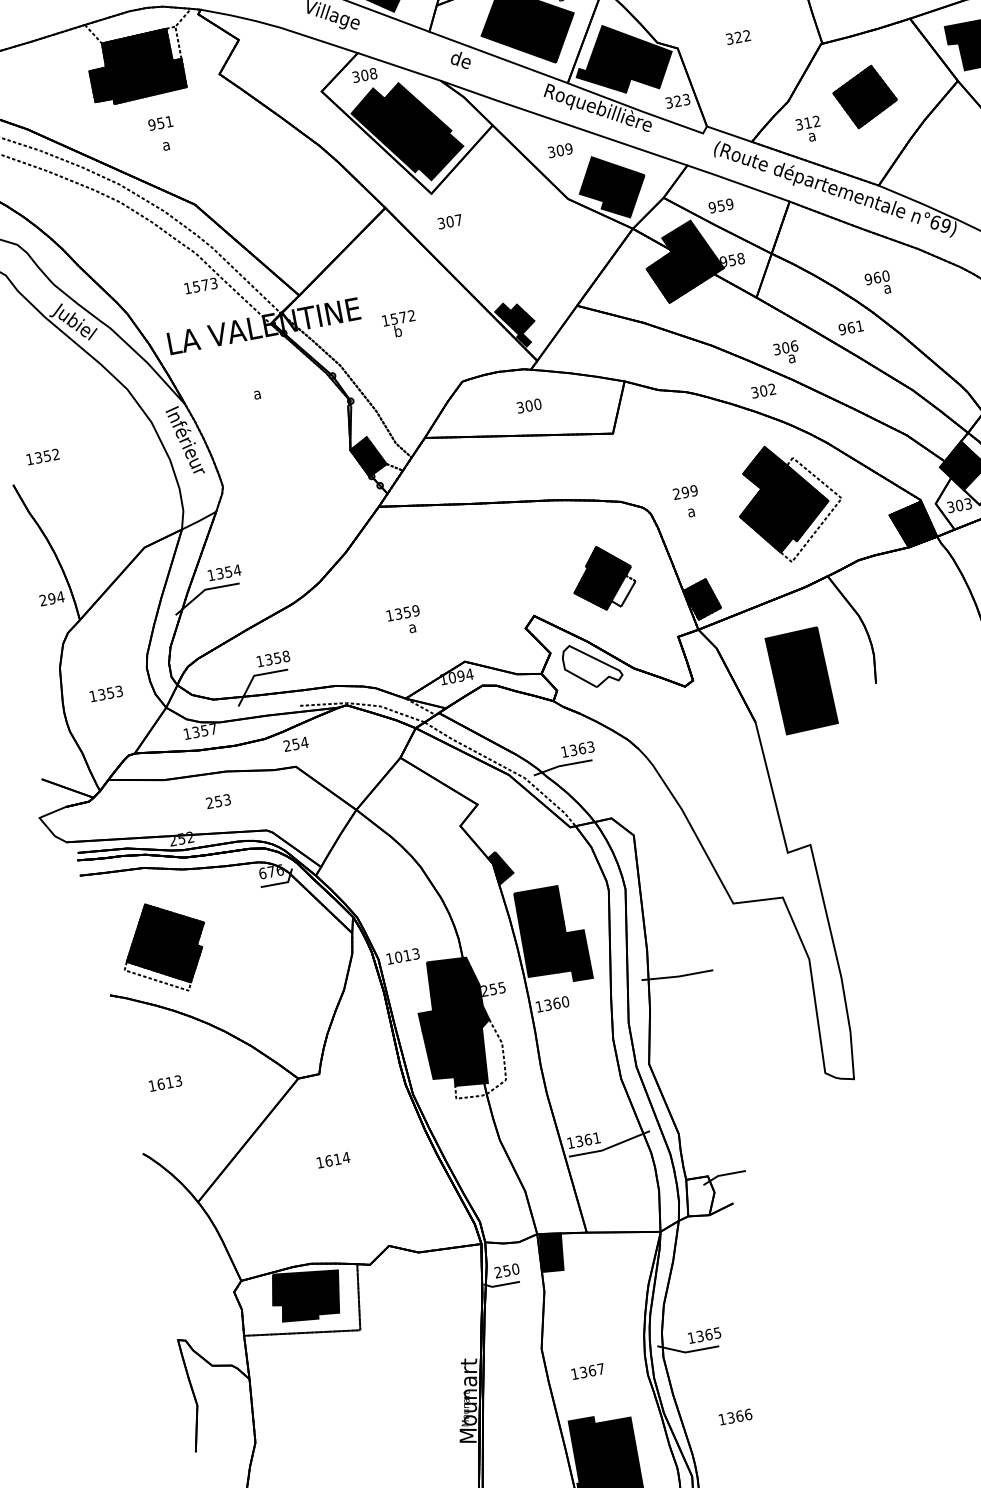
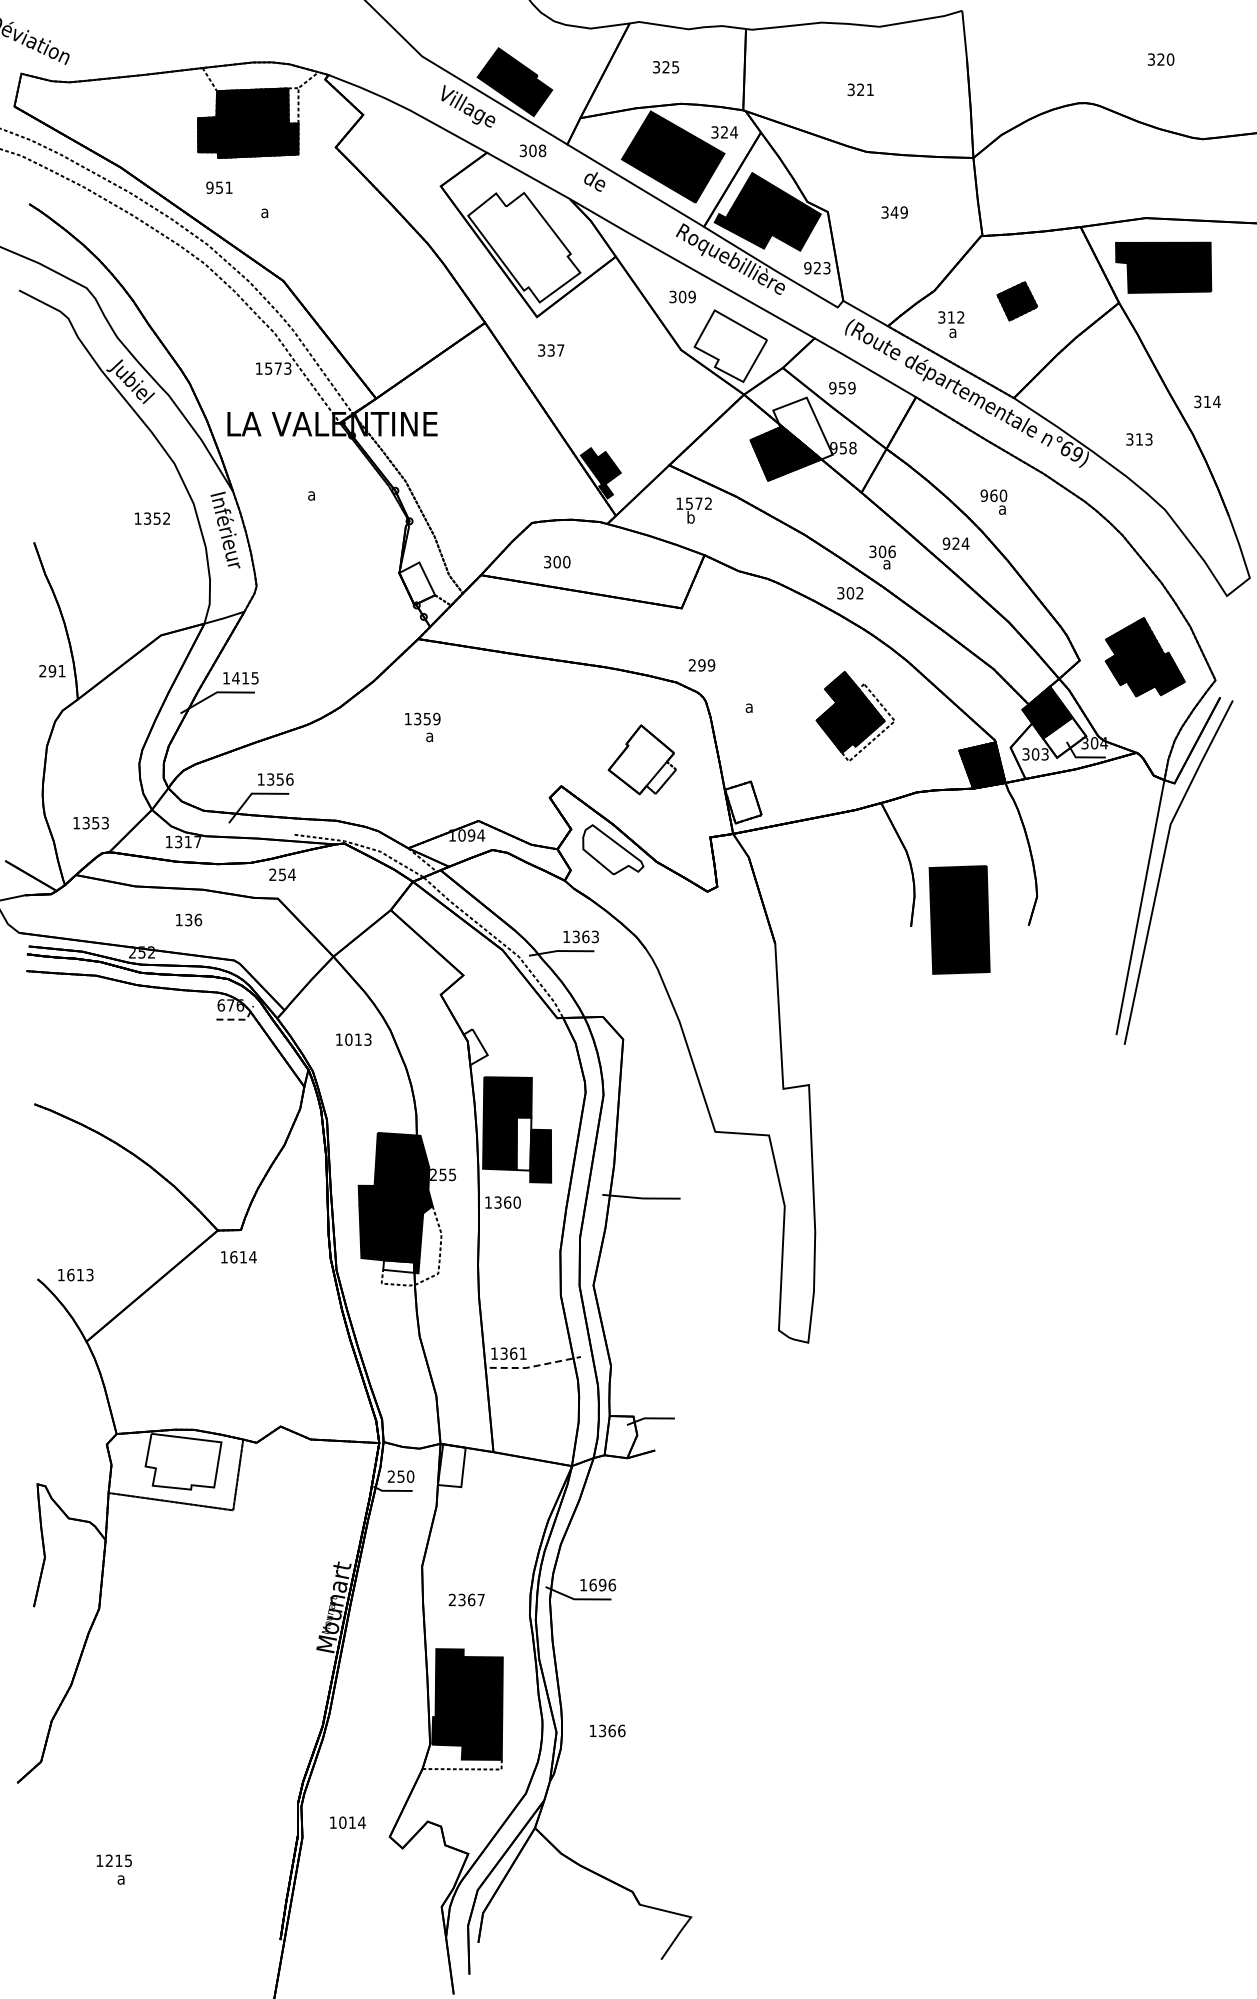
text: (741, 36) -> (898, 212), 322 -> 349
text: (364, 75) -> (532, 150), moved
part: (865, 97) -> (1017, 301), size x0.6
text: (668, 103) -> (807, 268), 323 -> 923
text: (160, 123) -> (219, 187), moved
fill: (408, 132) -> (524, 247), removed
fill: (612, 187) -> (730, 346), removed
text: (449, 221) -> (550, 350), 307 -> 337
fill: (691, 249) -> (802, 428), removed
text: (399, 324) -> (693, 510), moved
text: (855, 326) -> (960, 543), 961 -> 924
text: (529, 405) -> (557, 561), moved
text: (43, 456) -> (152, 518), moved
fill: (368, 456) -> (417, 583), removed
text: (685, 492) -> (701, 665), moved
part: (789, 502) -> (855, 716), size x0.7
text: (228, 572) -> (245, 678), 1354 -> 1415
fill: (602, 577) -> (641, 759), removed
text: (60, 597) -> (61, 671), 294 -> 291
fill: (702, 599) -> (743, 802), removed
text: (404, 620) -> (422, 727), moved
text: (285, 656) -> (289, 779), 1358 -> 1356
part: (801, 680) -> (959, 919), moved
text: (105, 693) -> (90, 822), moved
text: (204, 731) -> (187, 842), 1357 -> 1317
text: (218, 801) -> (188, 919), 253 -> 136
fill: (500, 868) -> (475, 1047), removed
line: (281, 883) -> (239, 1019), solid -> dashed
part: (164, 947) -> (101, 1064), removed
fill: (561, 947) -> (523, 1143), removed
text: (402, 956) -> (353, 1039), moved
fill: (468, 1080) -> (398, 1266), removed
text: (165, 1083) -> (75, 1274), moved
line: (610, 1147) -> (535, 1366), solid -> dashed
text: (333, 1160) -> (238, 1257), moved
fill: (550, 1251) -> (451, 1465), removed
fill: (306, 1294) -> (183, 1461), removed
text: (708, 1334) -> (602, 1584), 1365 -> 1696
text: (573, 1373) -> (451, 1599), 1367 -> 2367
text: (735, 1416) -> (607, 1730), moved

